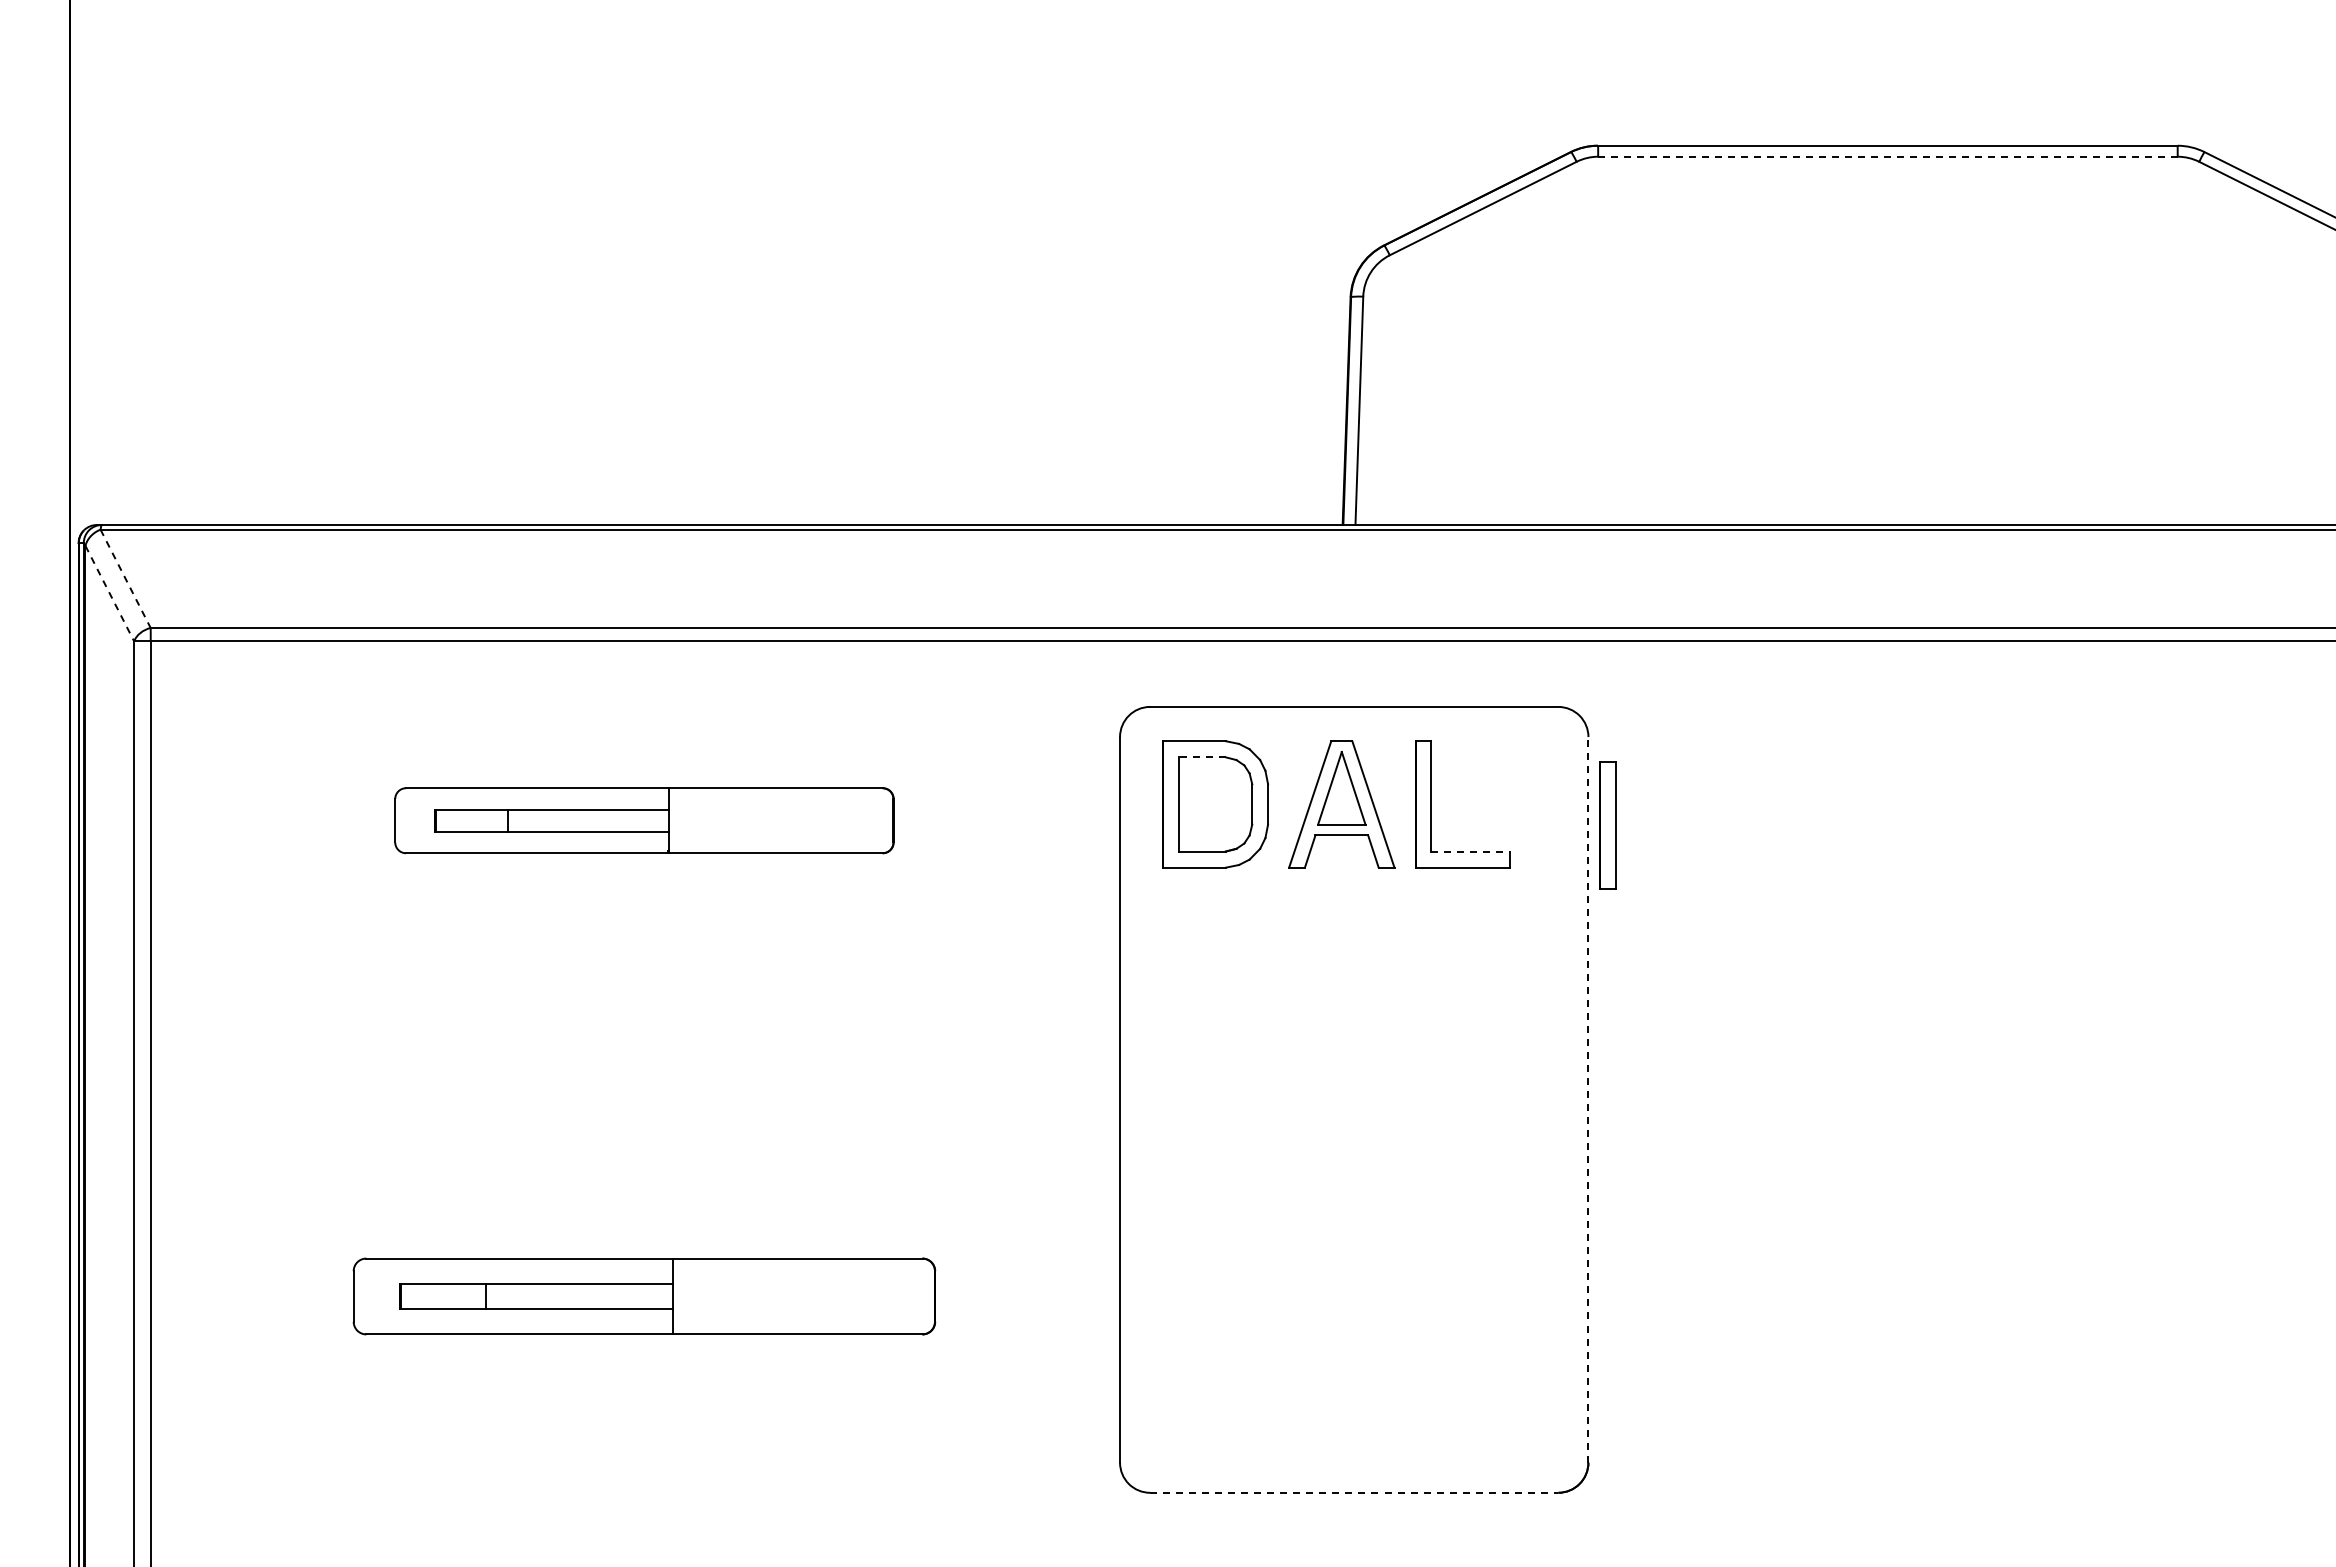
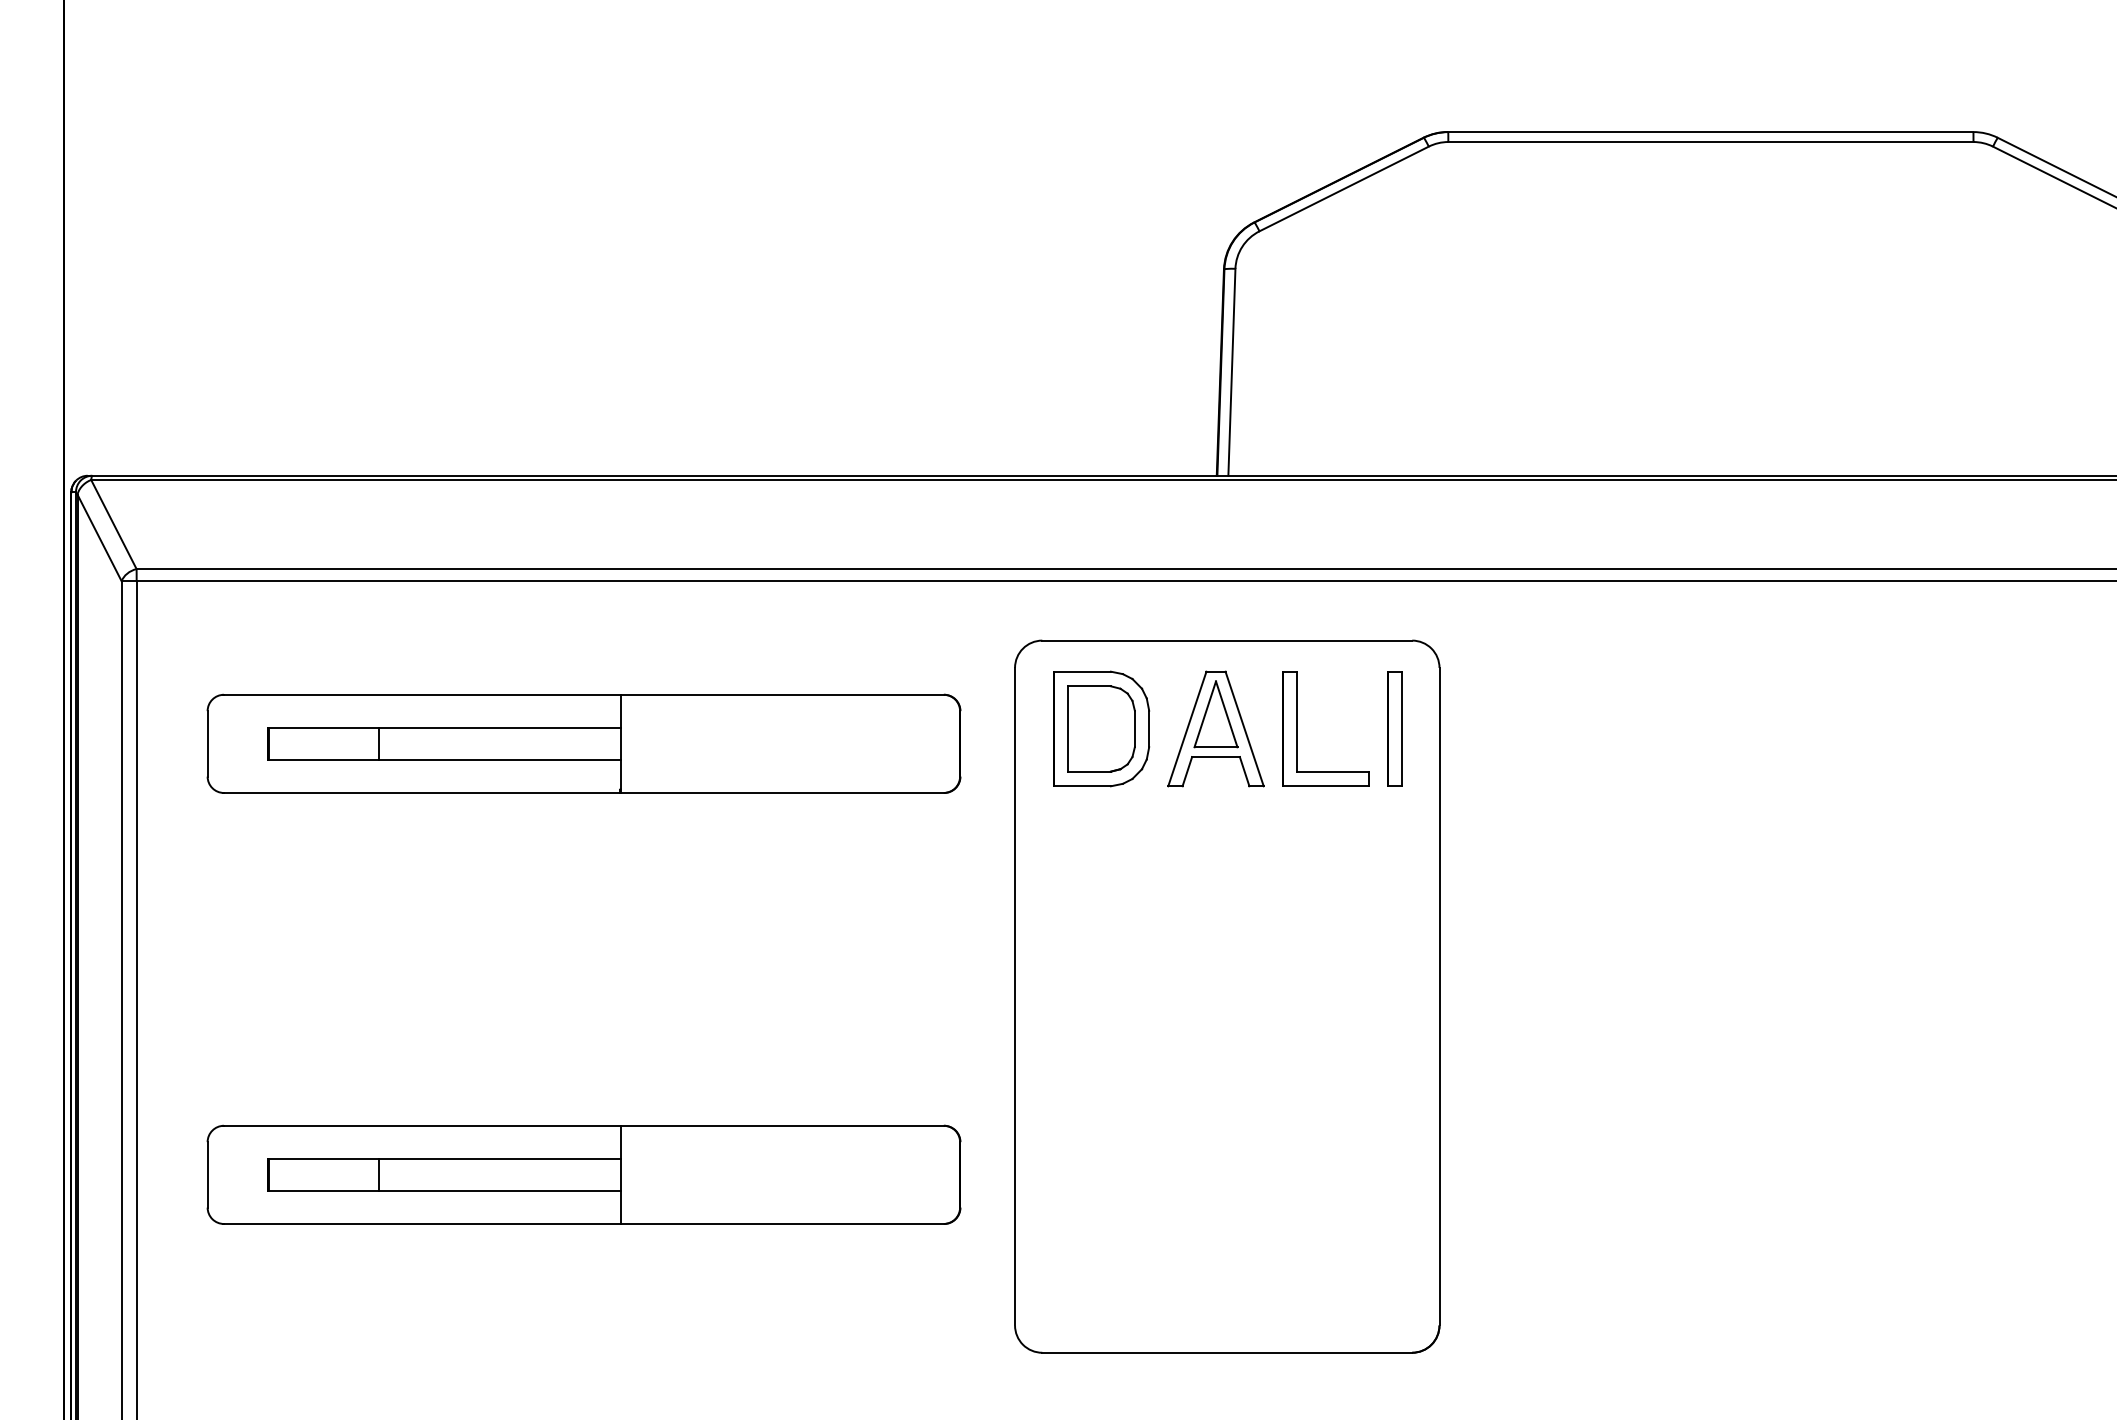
line: (1887, 156) -> (1710, 141), dashed -> solid
line: (125, 579) -> (113, 525), dashed -> solid
line: (109, 593) -> (99, 537), dashed -> solid
line: (1202, 757) -> (1089, 686), dashed -> solid
part: (644, 820) -> (584, 743), size x1.67
part: (1607, 825) -> (1394, 729), moved
line: (1470, 851) -> (1332, 771), dashed -> solid
line: (1588, 1099) -> (1439, 996), dashed -> solid
part: (644, 1296) -> (584, 1174), size x1.43
line: (1354, 1492) -> (1227, 1352), dashed -> solid

